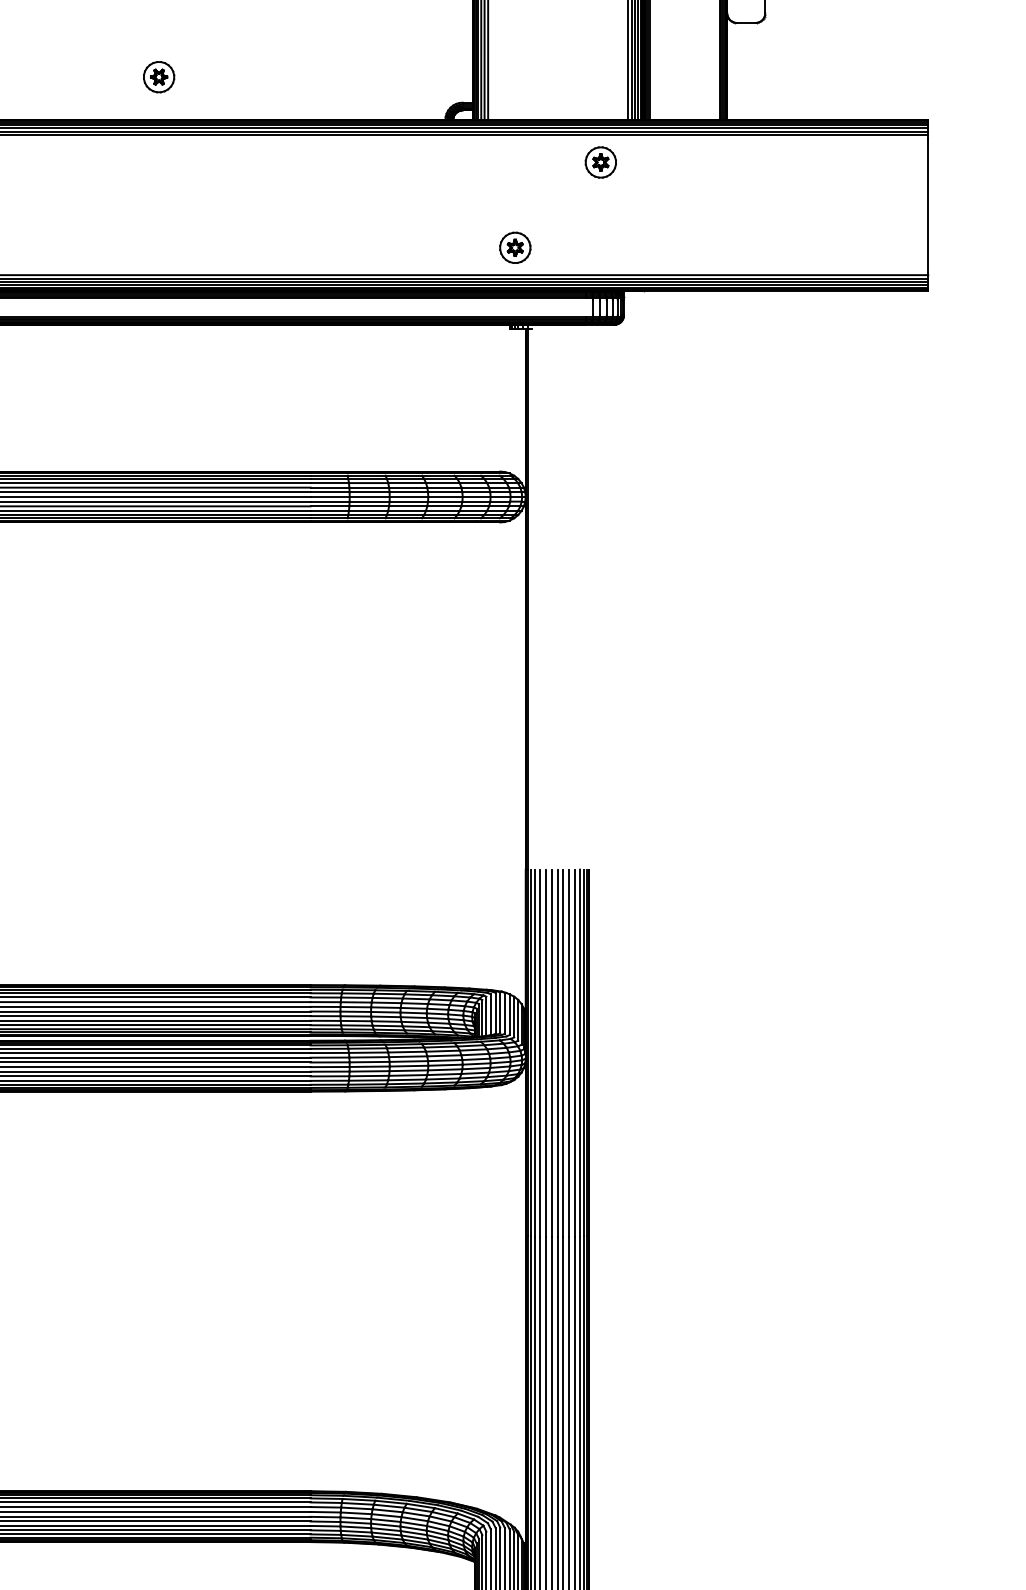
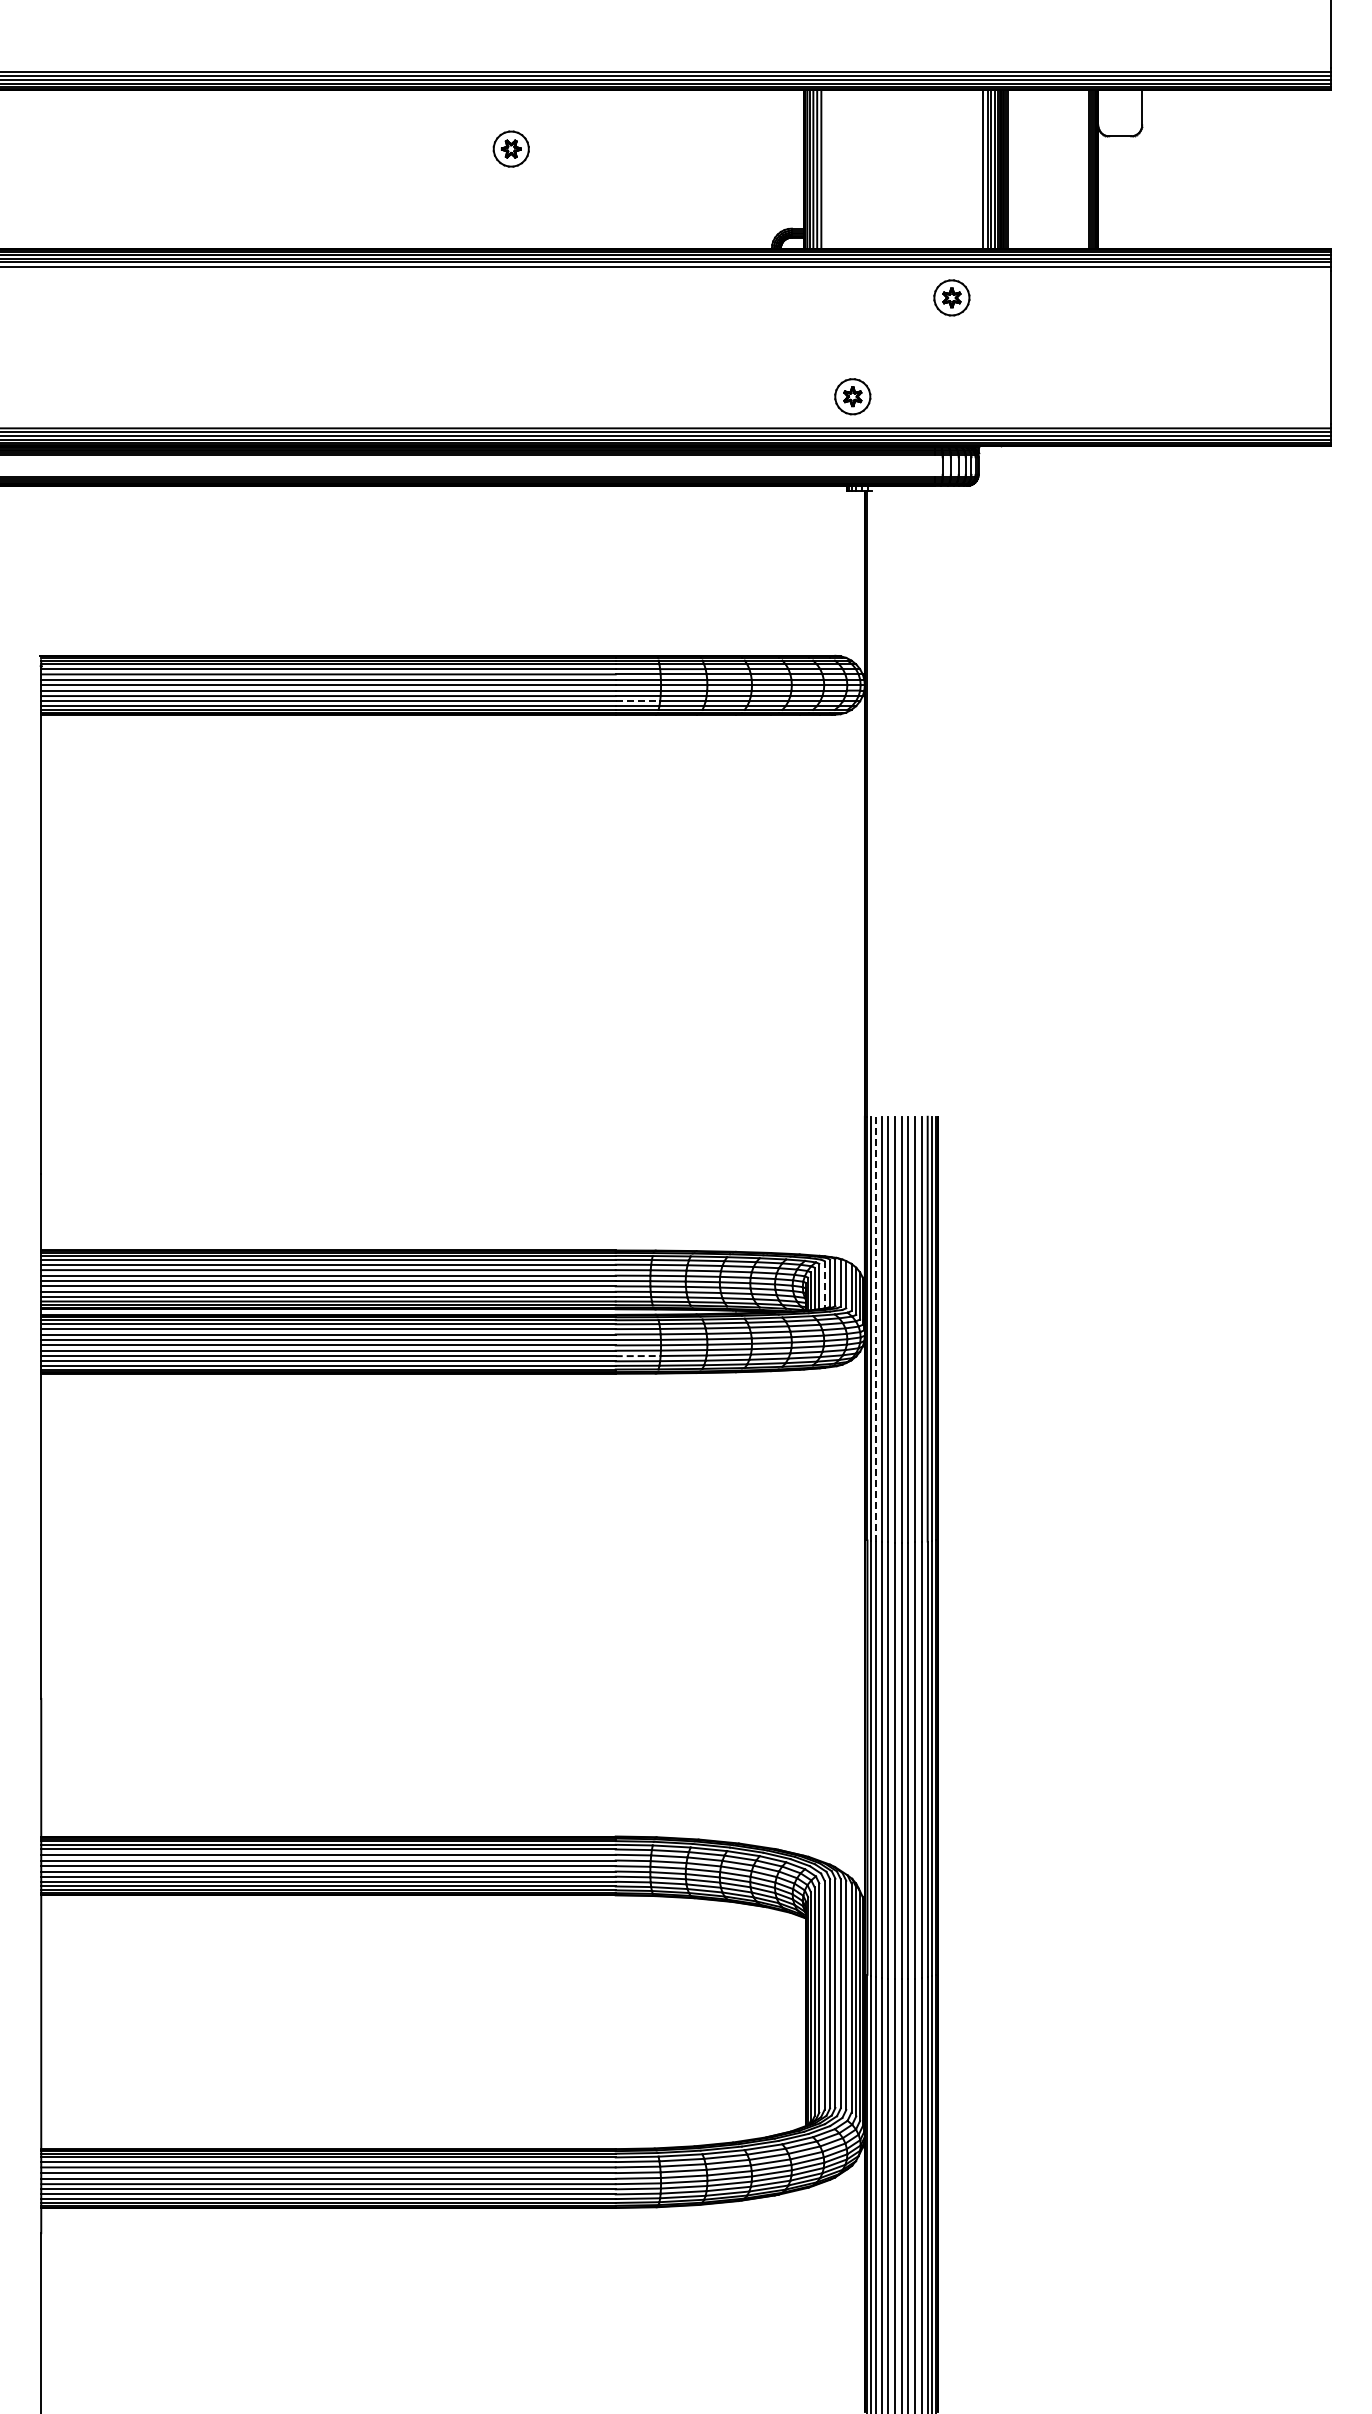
part: (158, 76) -> (510, 148), moved
line: (330, 511) -> (638, 701), solid -> dashed
line: (490, 1014) -> (824, 1284), solid -> dashed
line: (534, 1053) -> (875, 1329), solid -> dashed
line: (330, 1076) -> (638, 1356), solid -> dashed

